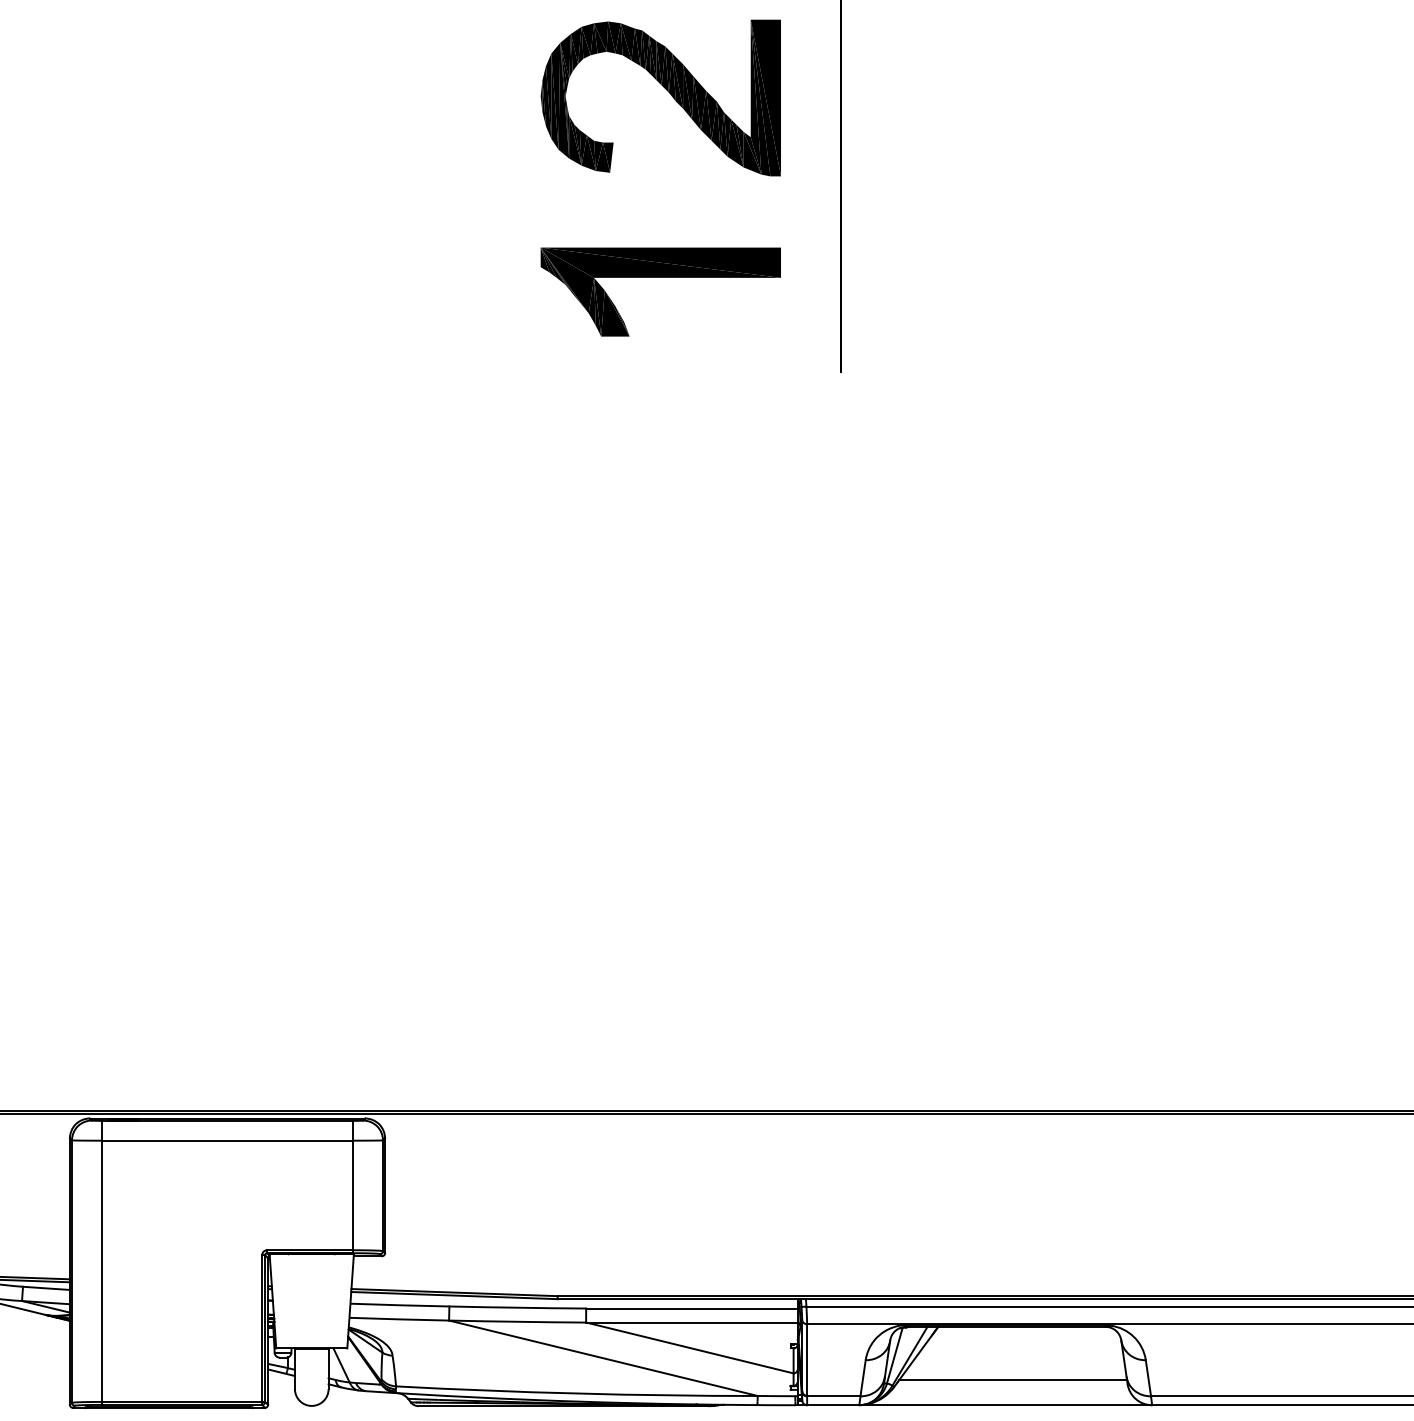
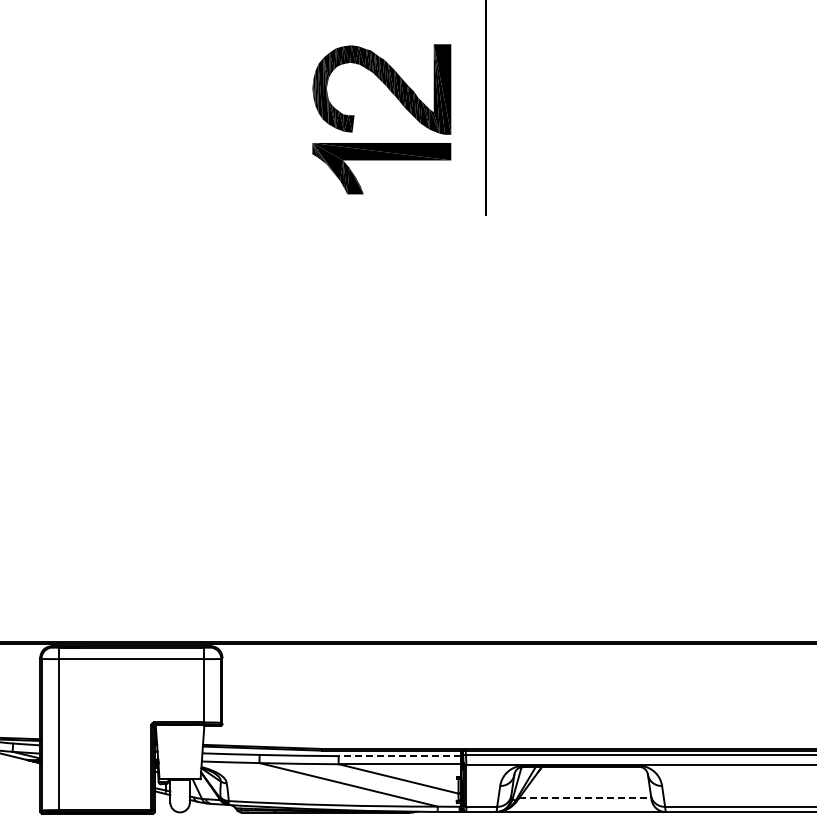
part: (660, 97) -> (381, 89), moved
line: (691, 1309) -> (399, 756), solid -> dashed
line: (1013, 1380) -> (585, 797), solid -> dashed

